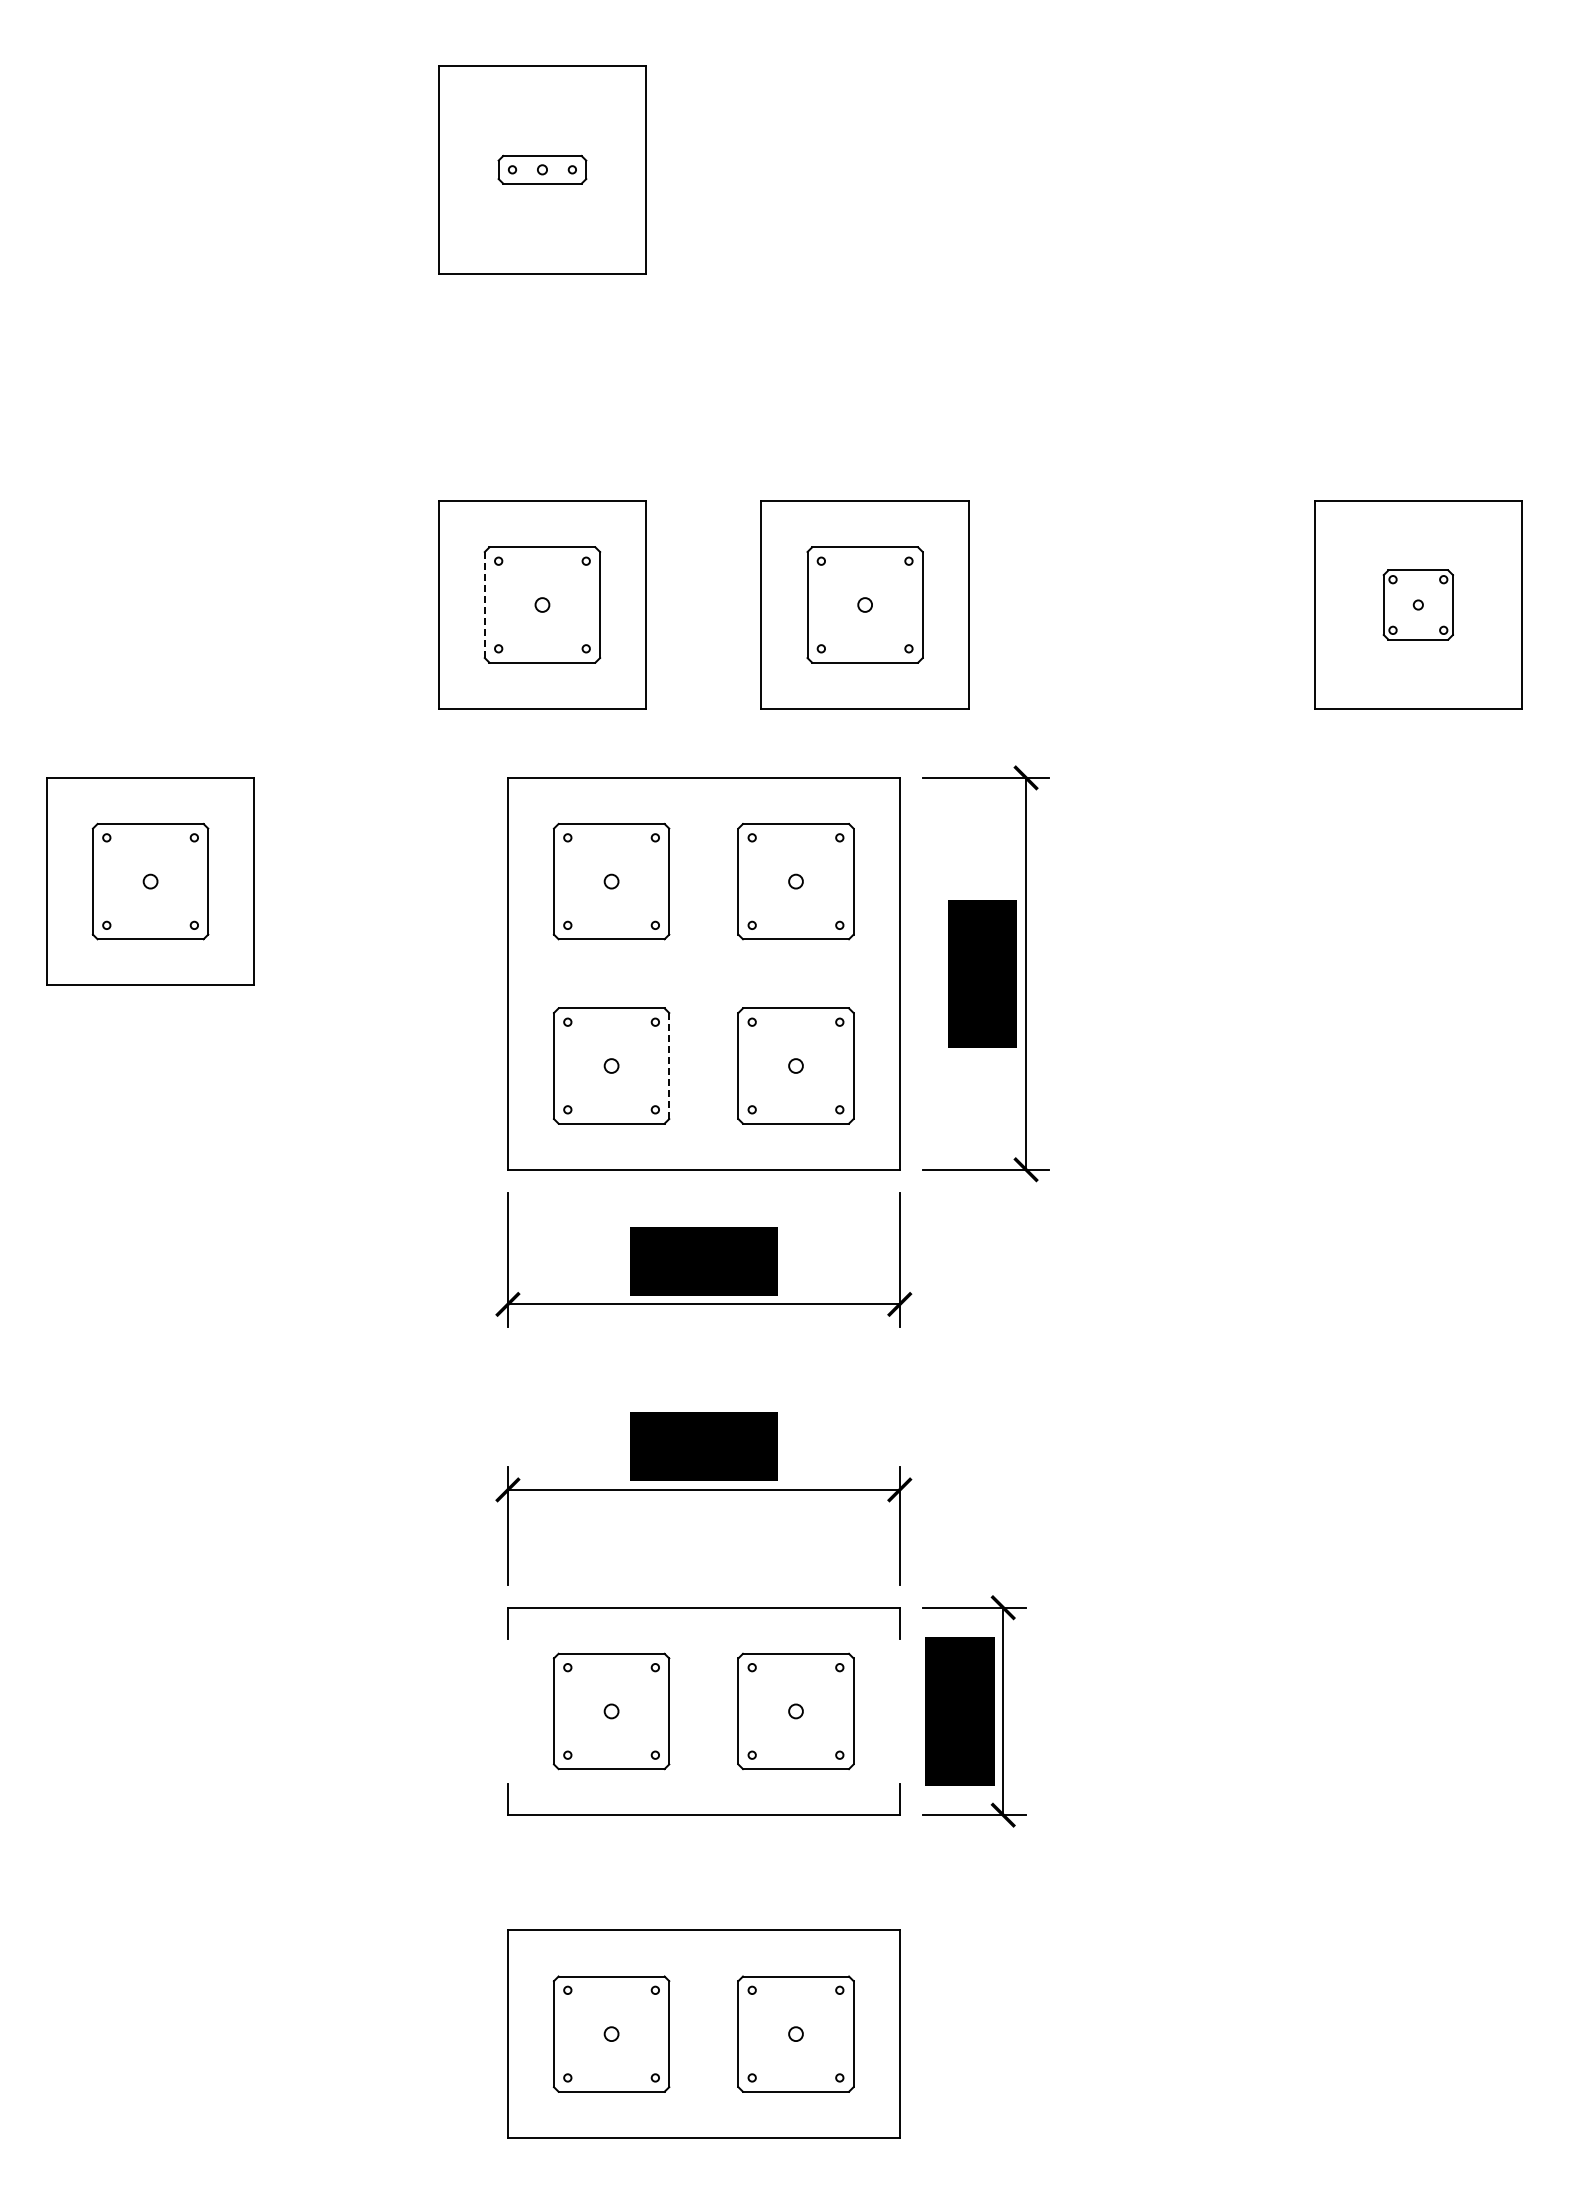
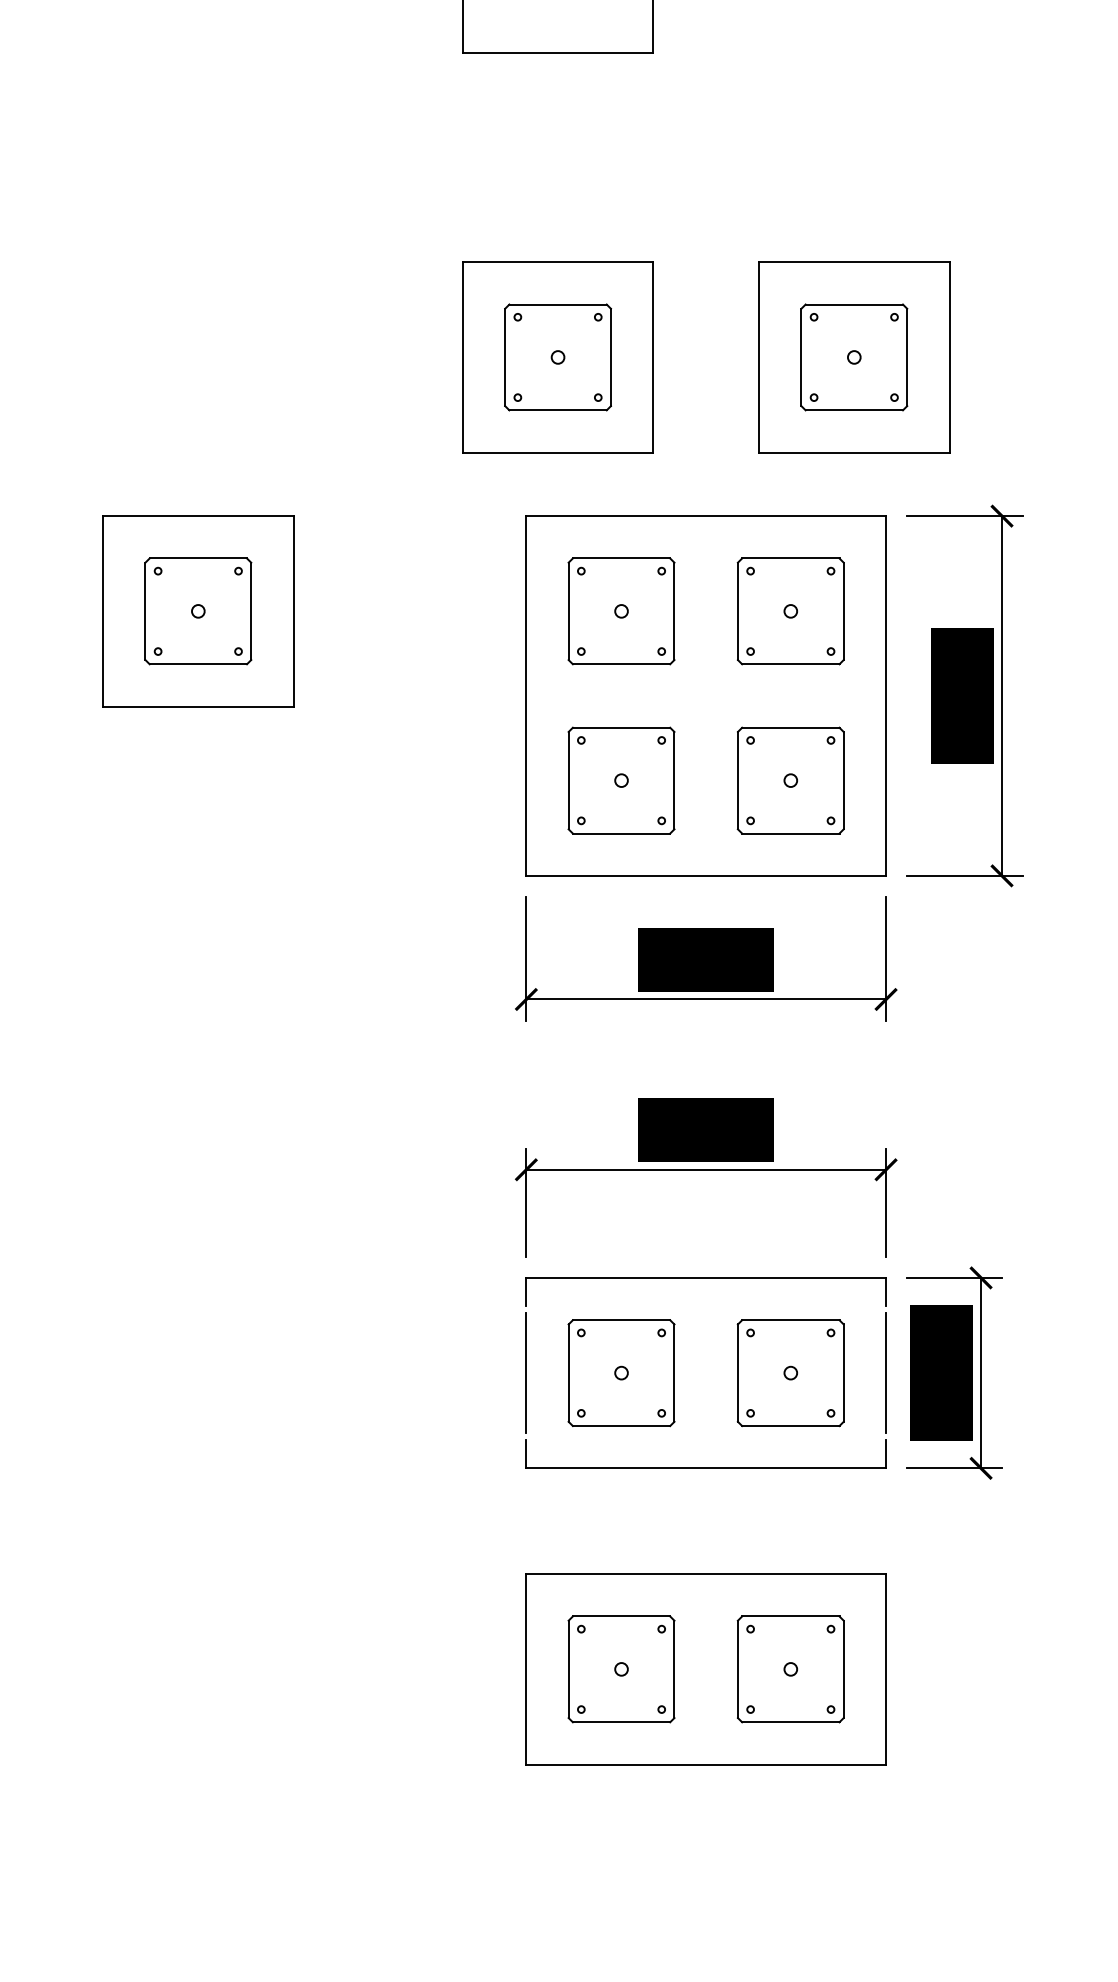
line: (484, 604) -> (504, 356), dashed -> solid
line: (669, 1066) -> (674, 781), dashed -> solid
line: (507, 1710) -> (525, 1372), added
line: (899, 1710) -> (885, 1372), added

